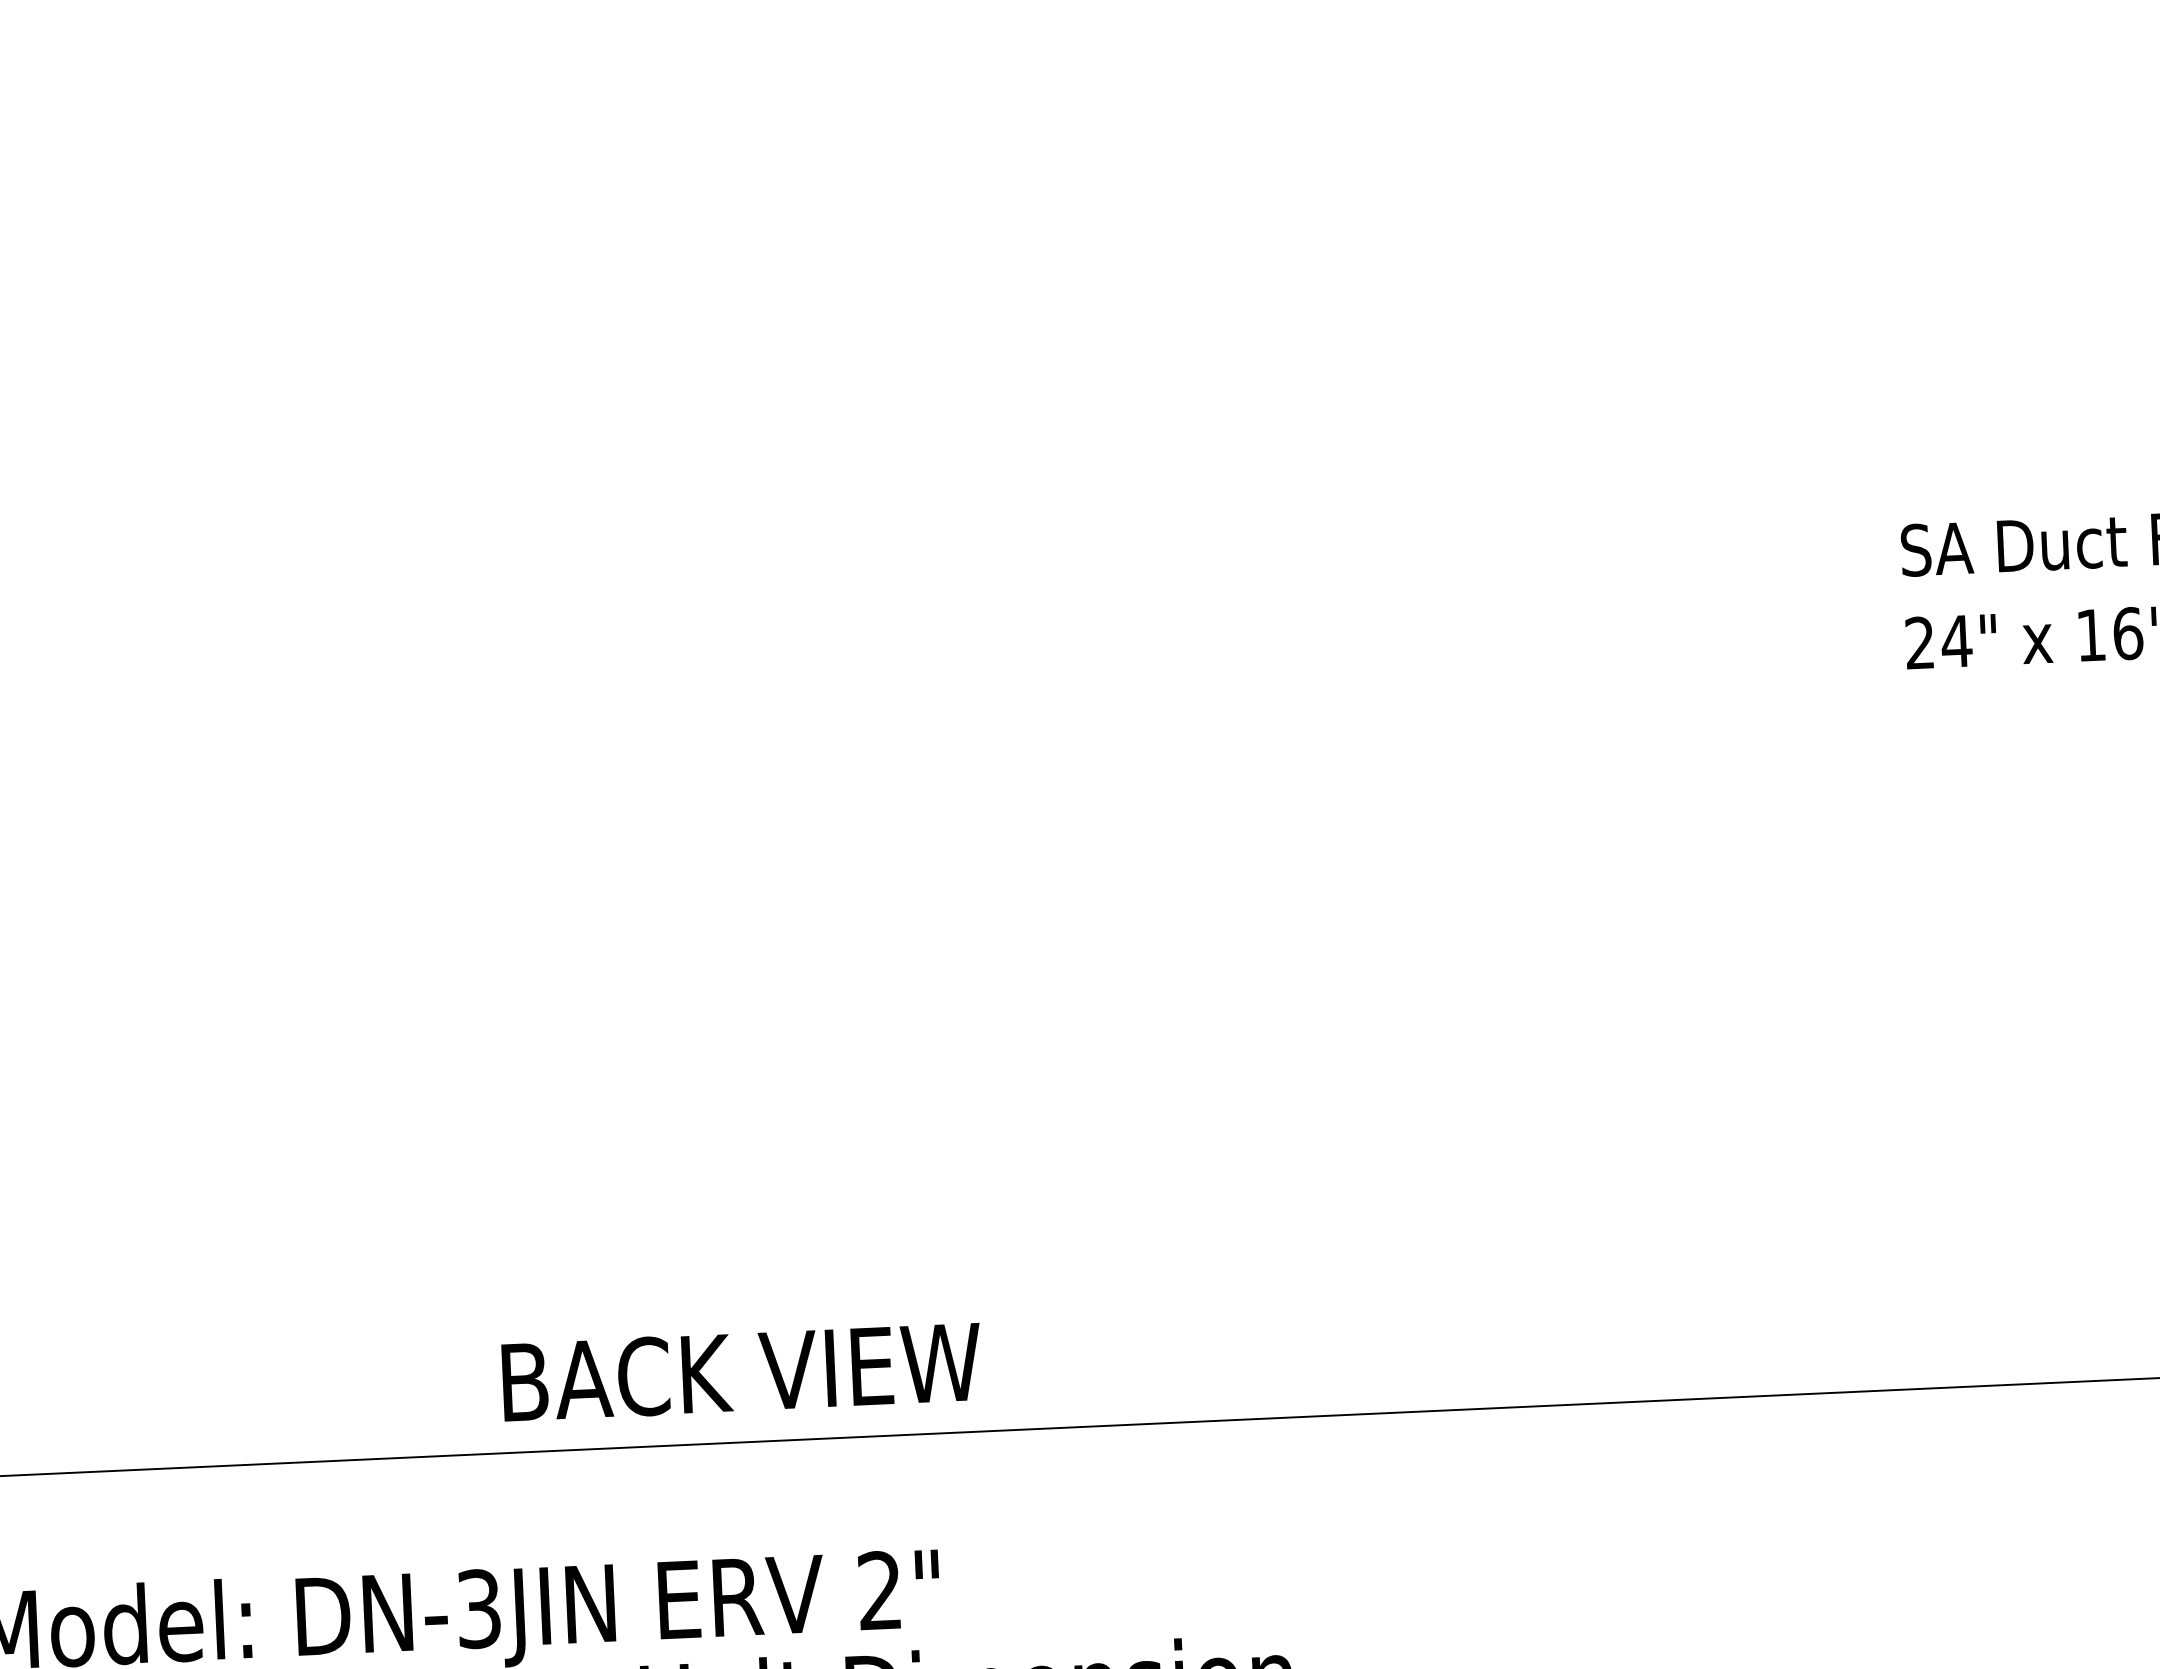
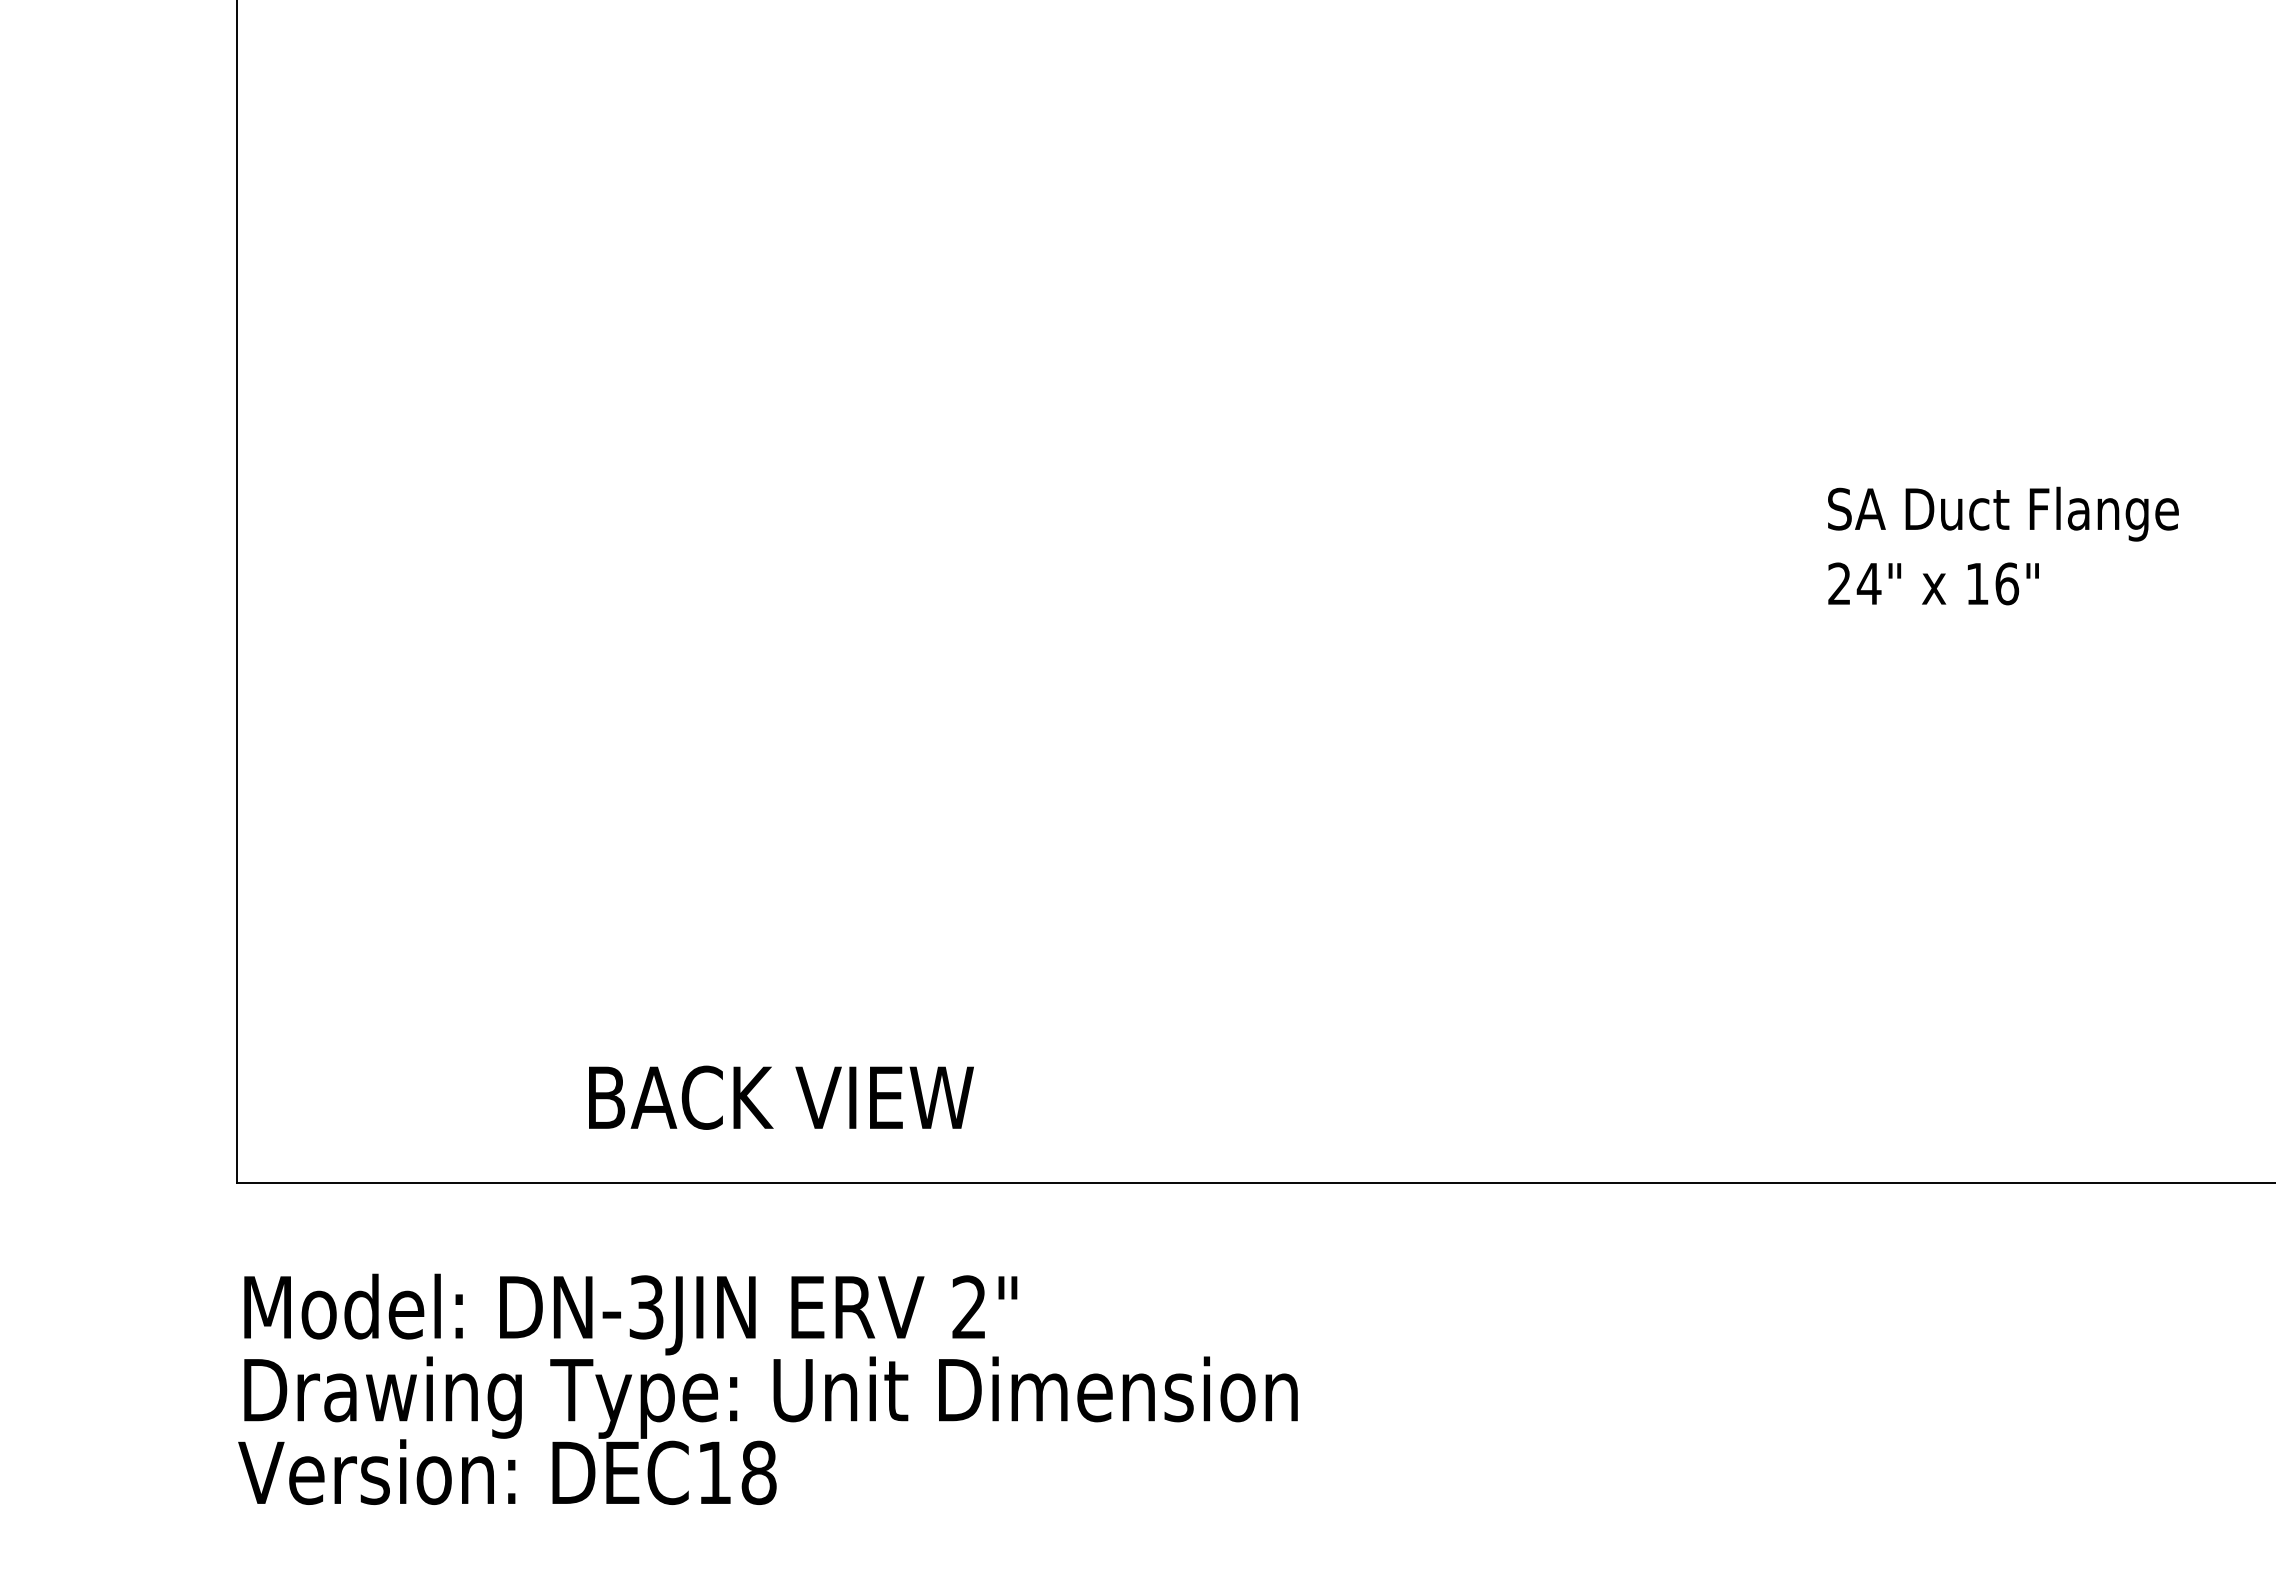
text: (742, 1371) -> (781, 1097), moved

